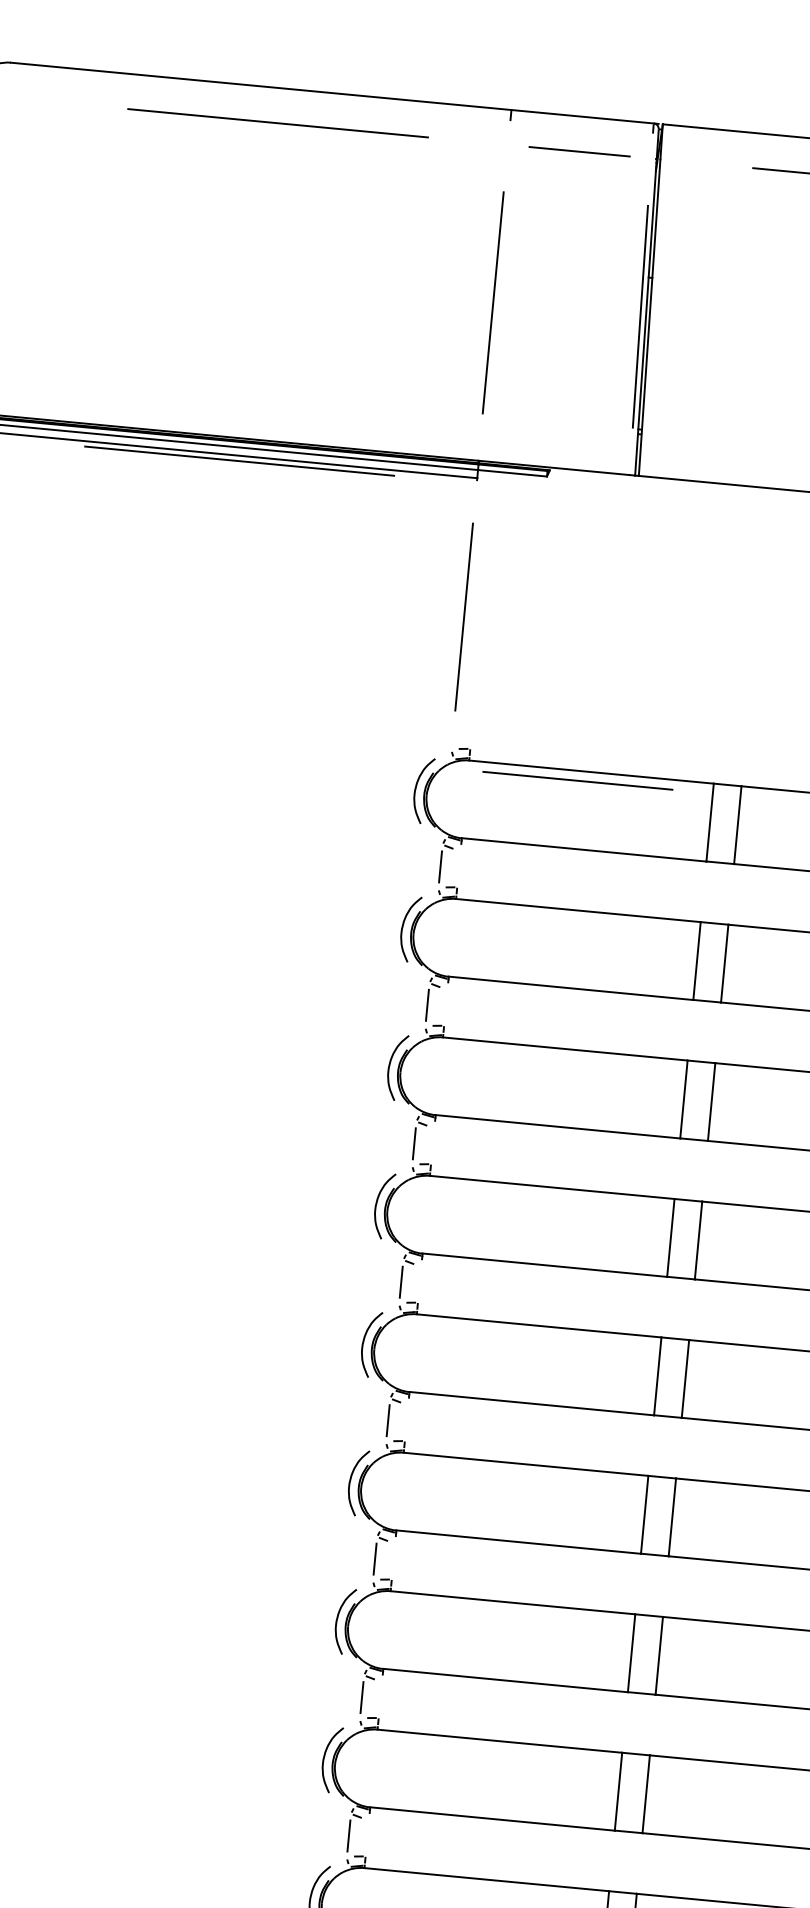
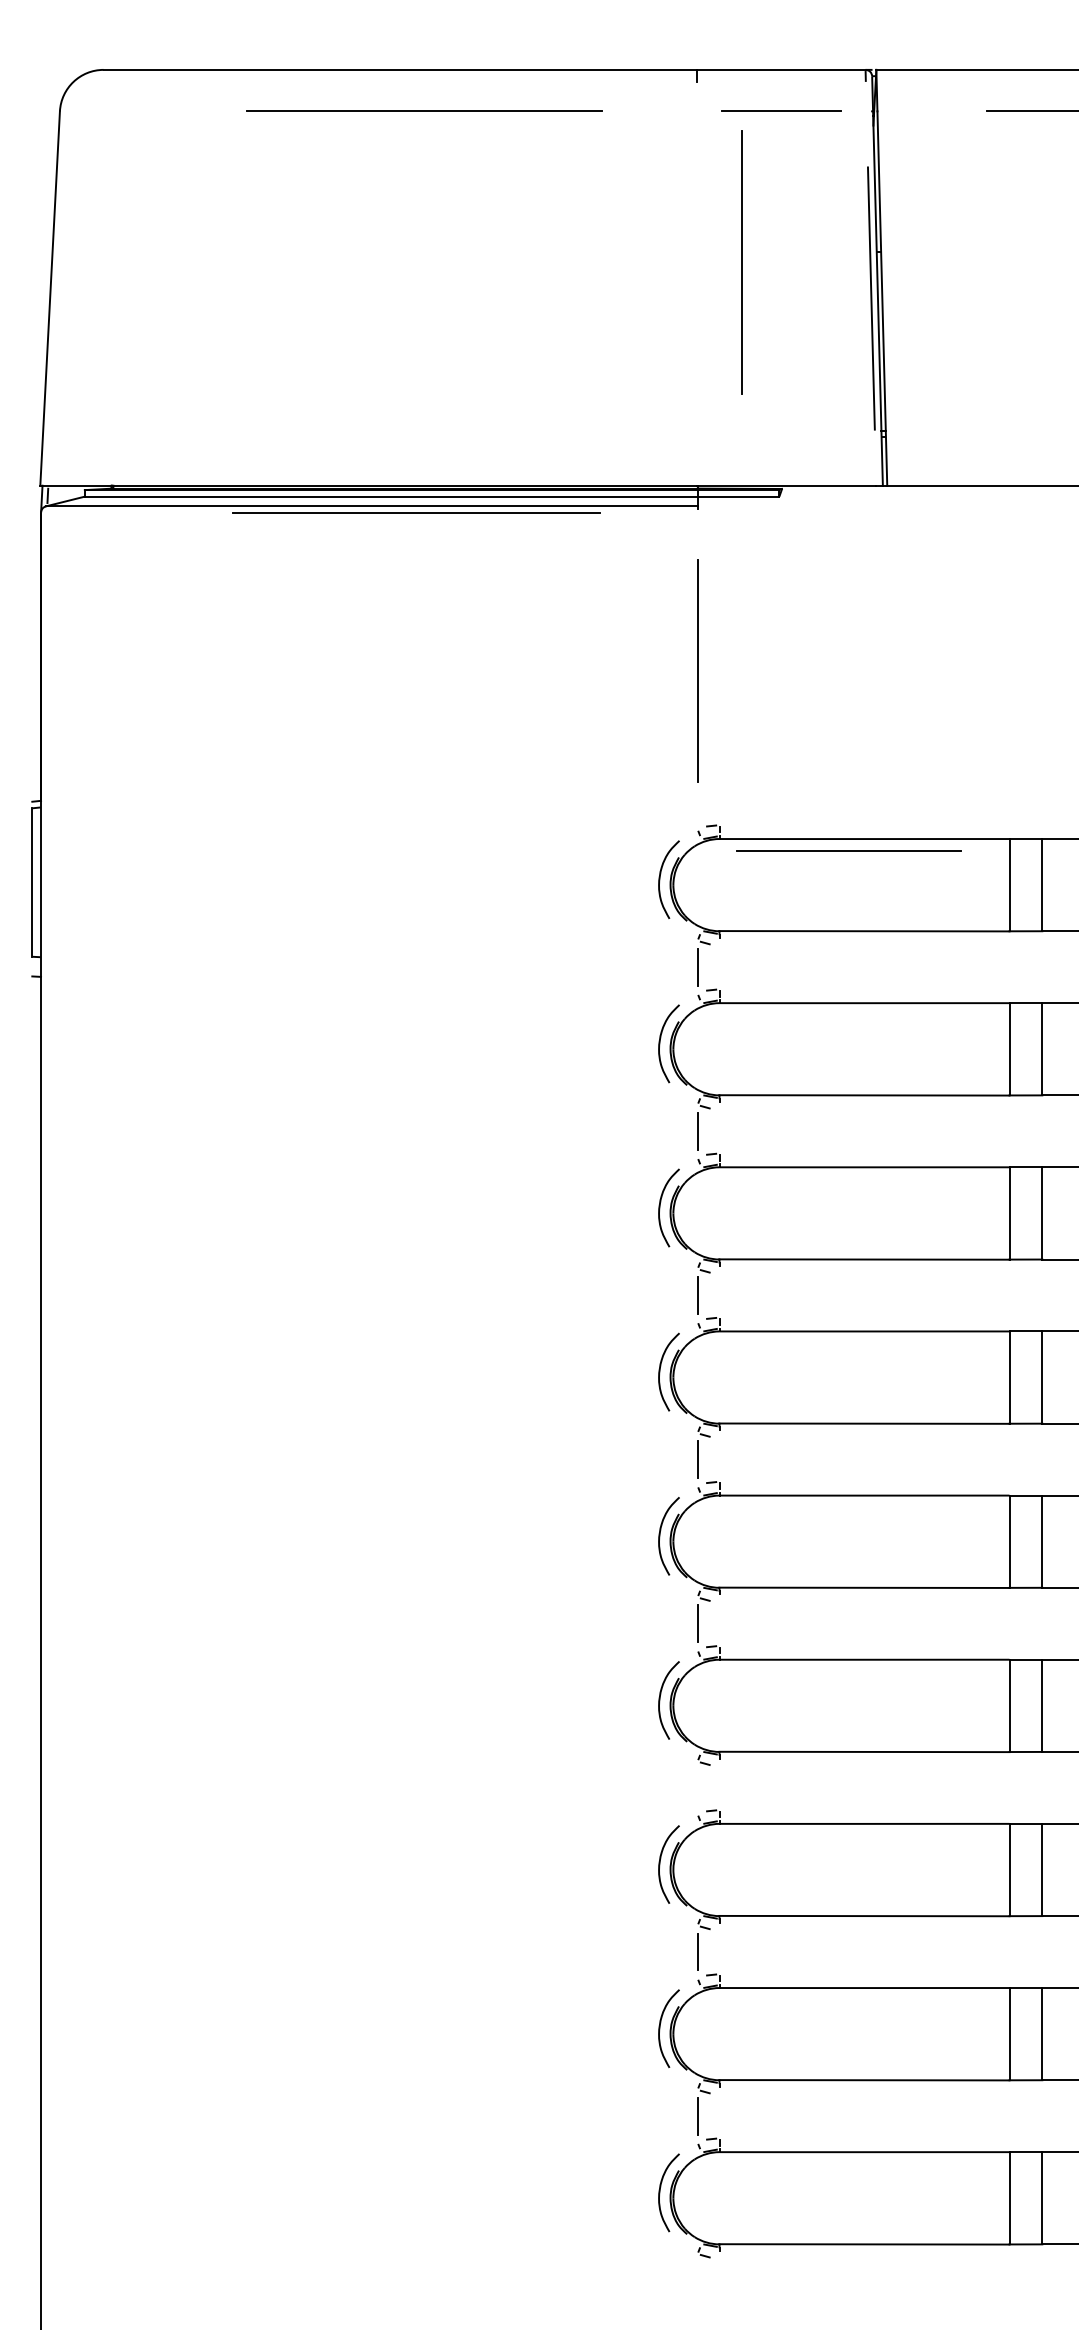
line: (492, 302) -> (741, 262), moved
line: (375, 1558) -> (697, 1787), removed

